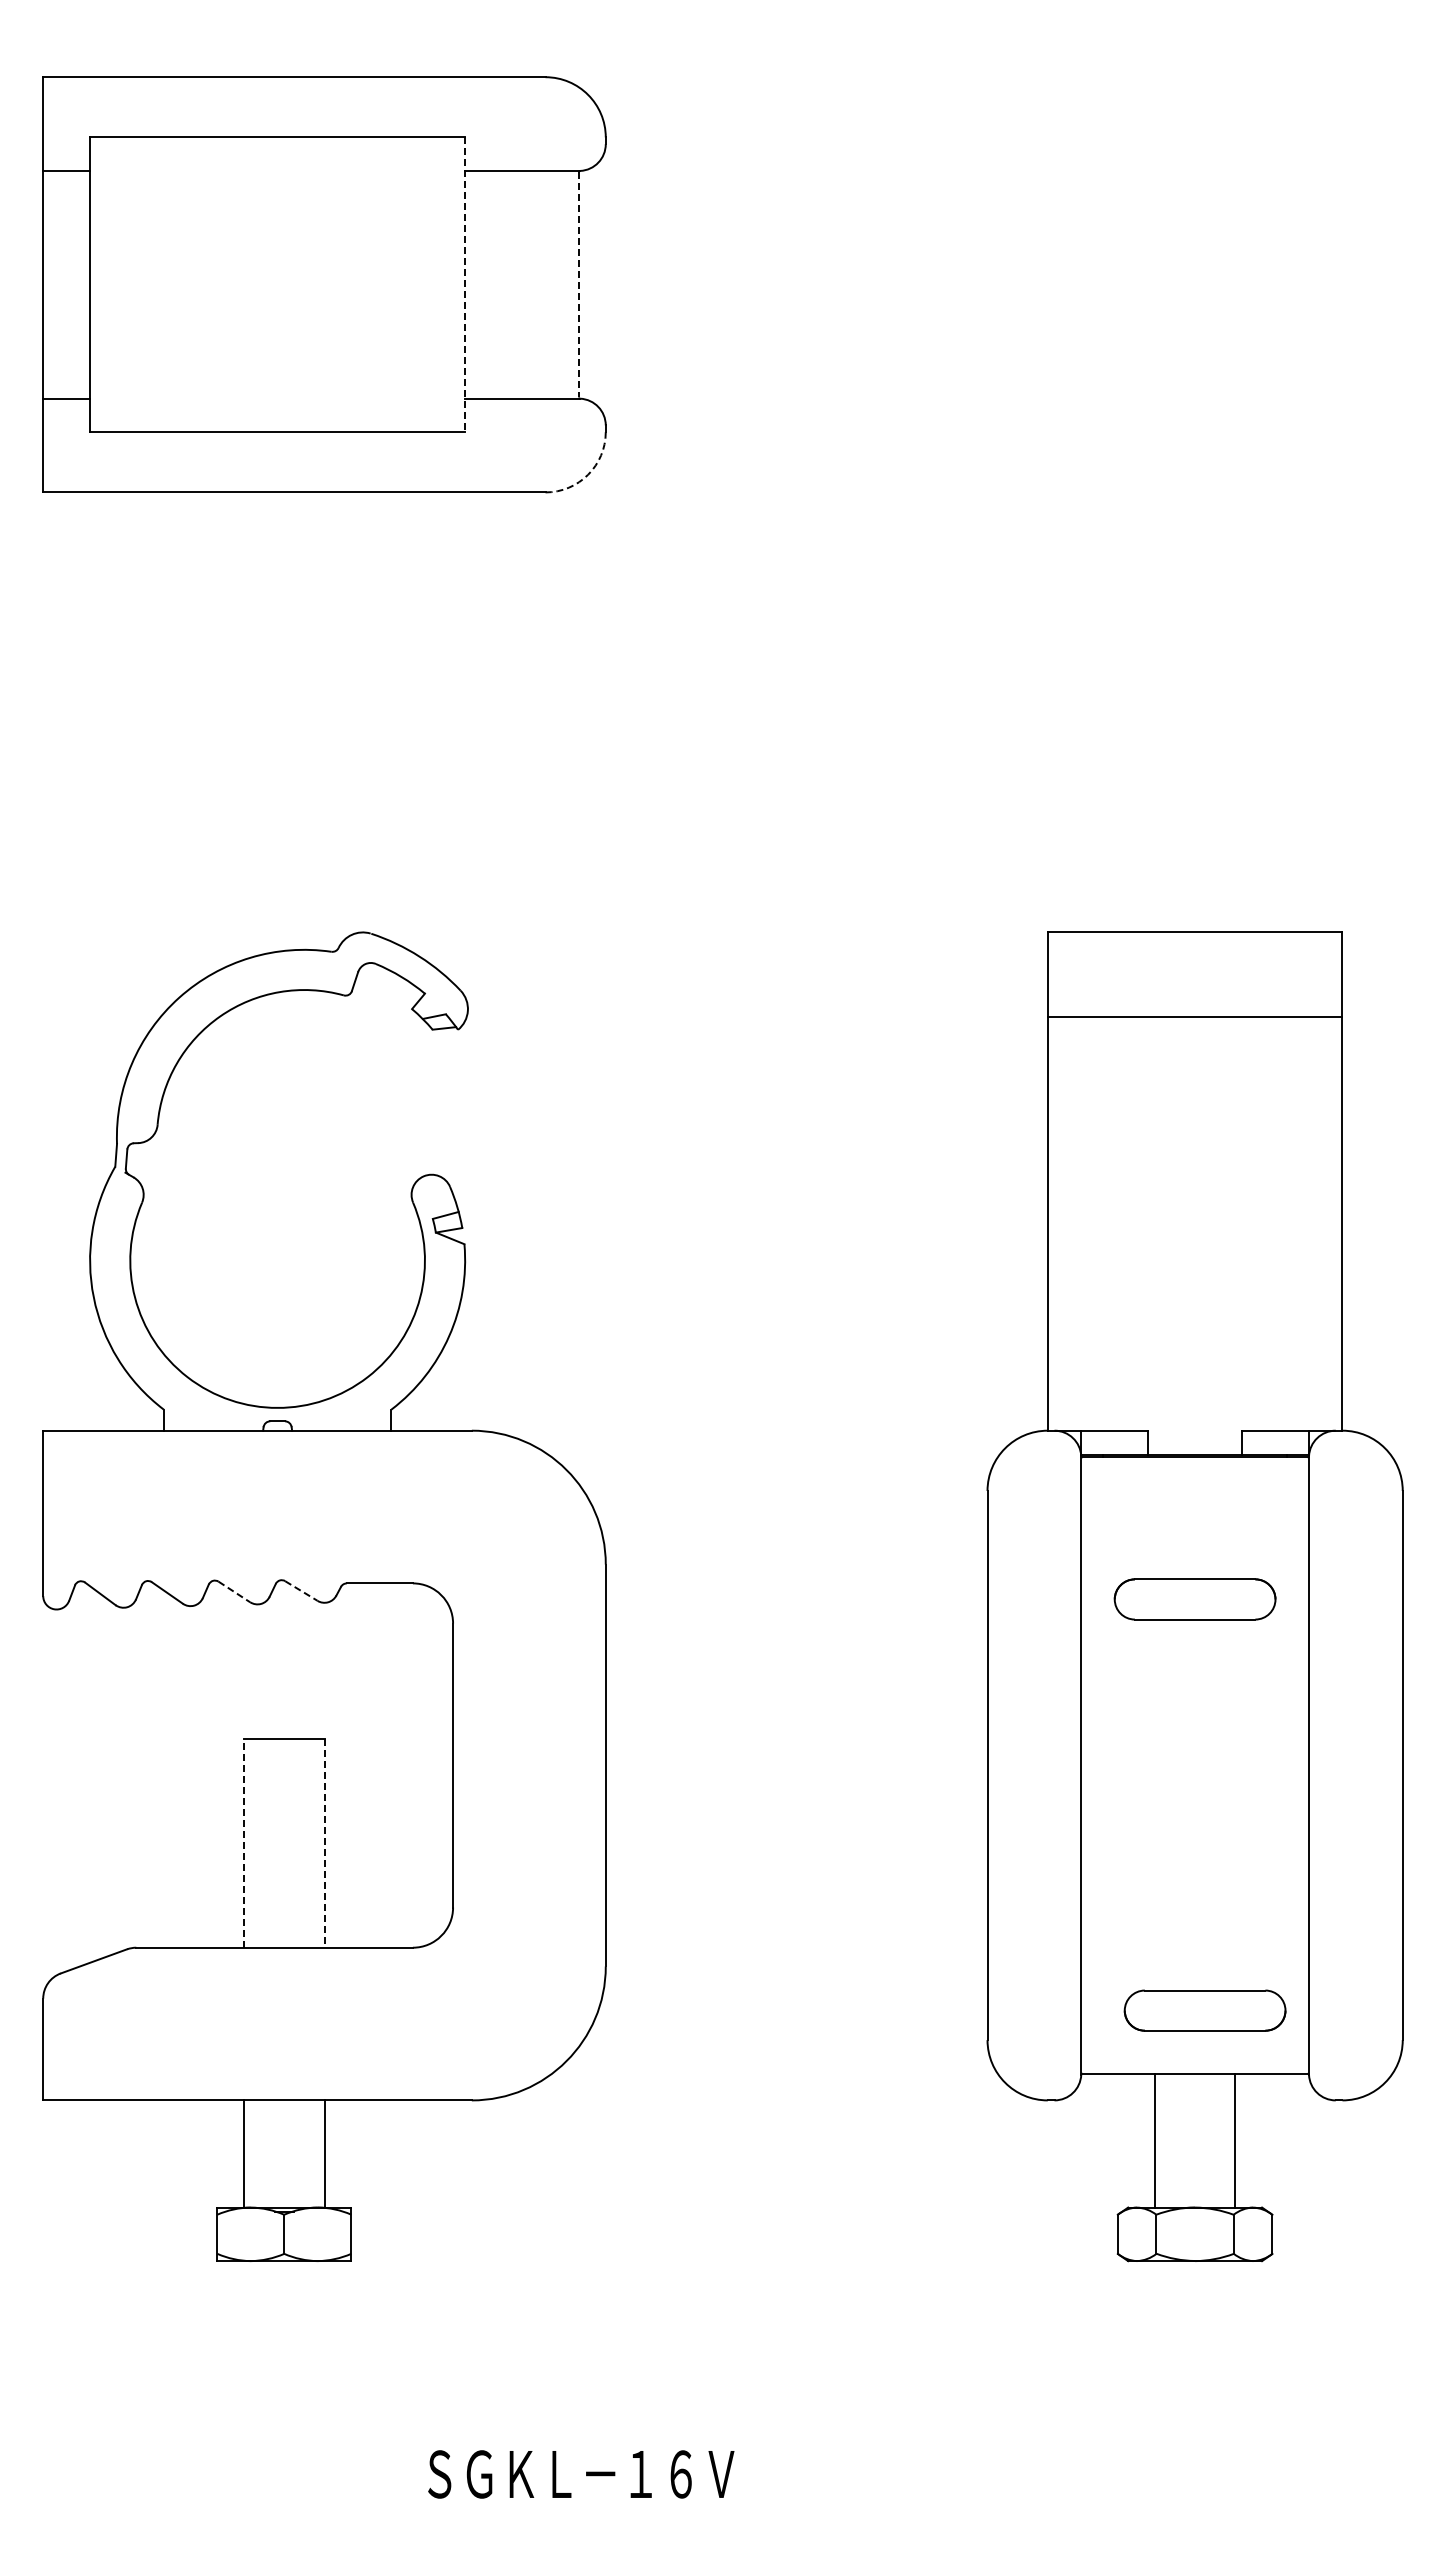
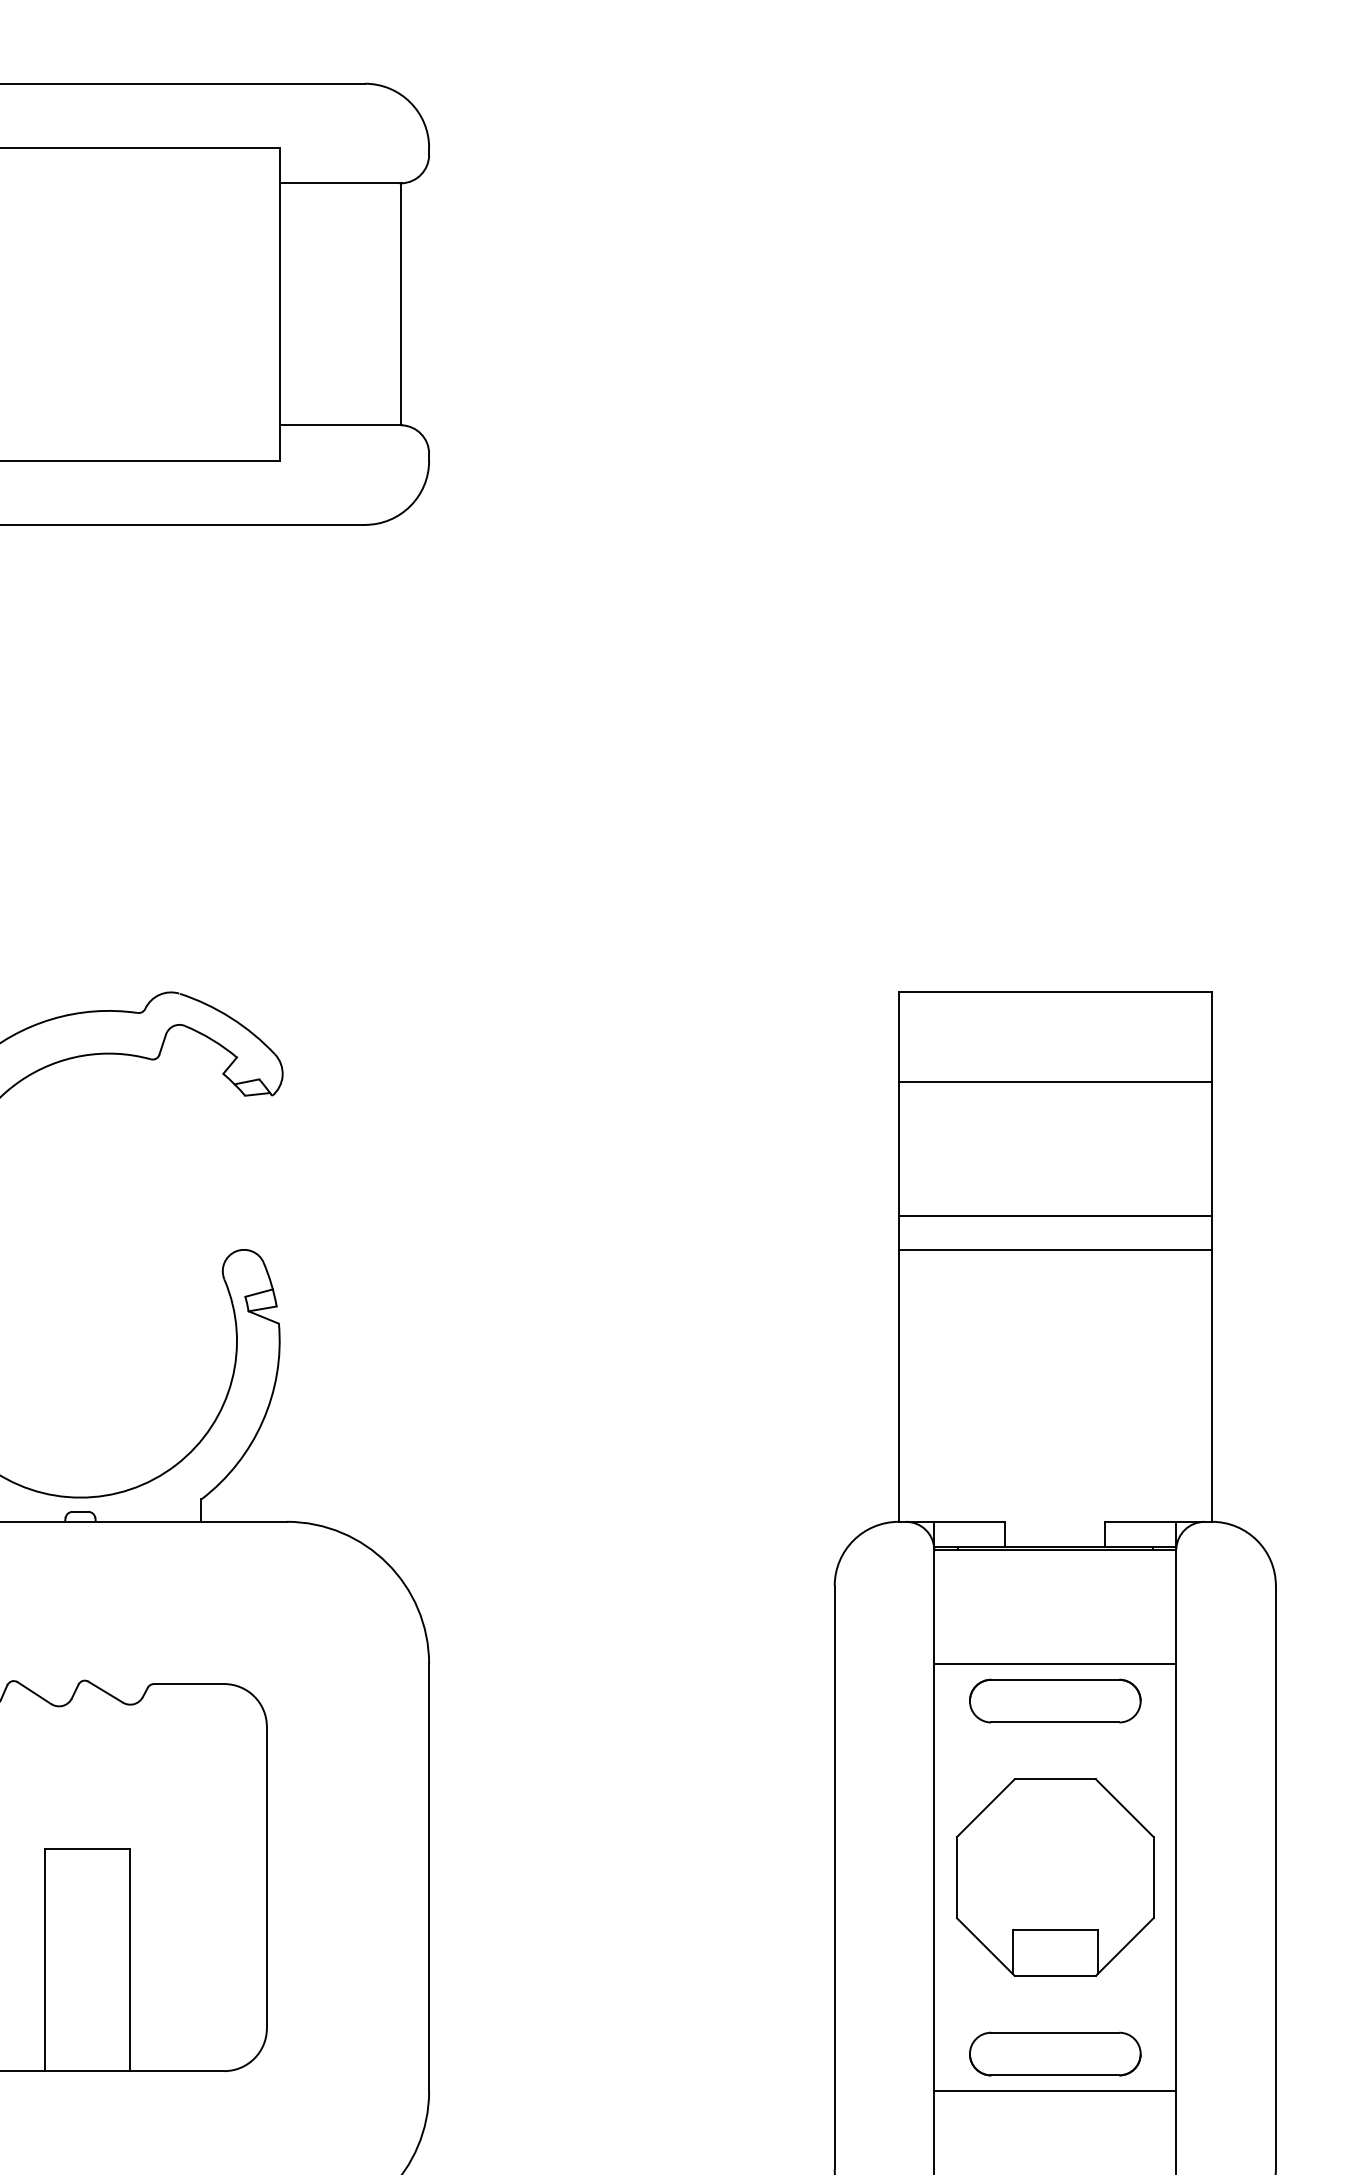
line: (579, 284) -> (401, 303), dashed -> solid
line: (465, 285) -> (280, 305), dashed -> solid
arc: (588, 474) -> (410, 505), dashed -> solid
line: (1194, 1143) -> (1054, 1216), added
line: (1194, 1174) -> (1054, 1249), added
line: (1194, 1564) -> (1054, 1663), added
line: (234, 1591) -> (34, 1692), dashed -> solid
line: (301, 1591) -> (105, 1692), dashed -> solid
part: (1194, 1765) -> (1054, 1877), added
line: (244, 1842) -> (45, 1959), dashed -> solid
line: (324, 1843) -> (130, 1960), dashed -> solid
line: (1194, 1966) -> (1054, 2091), added
part: (1204, 2010) -> (1054, 2053), moved

